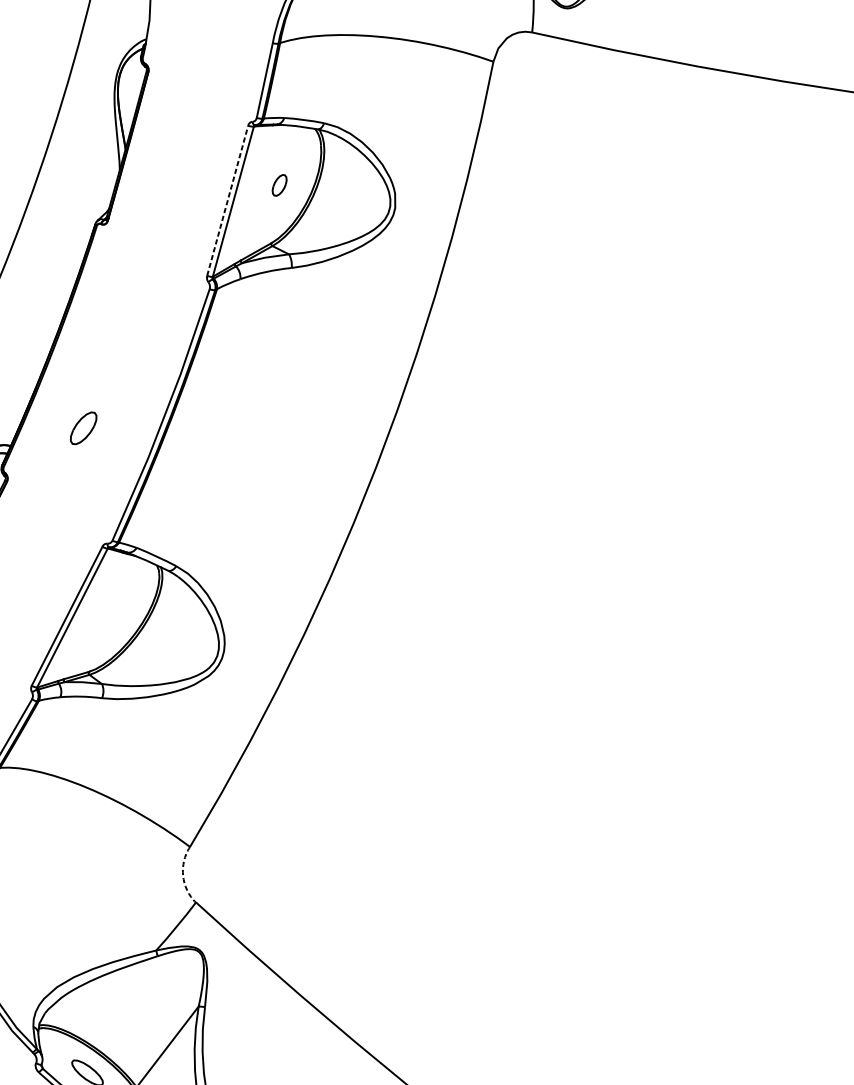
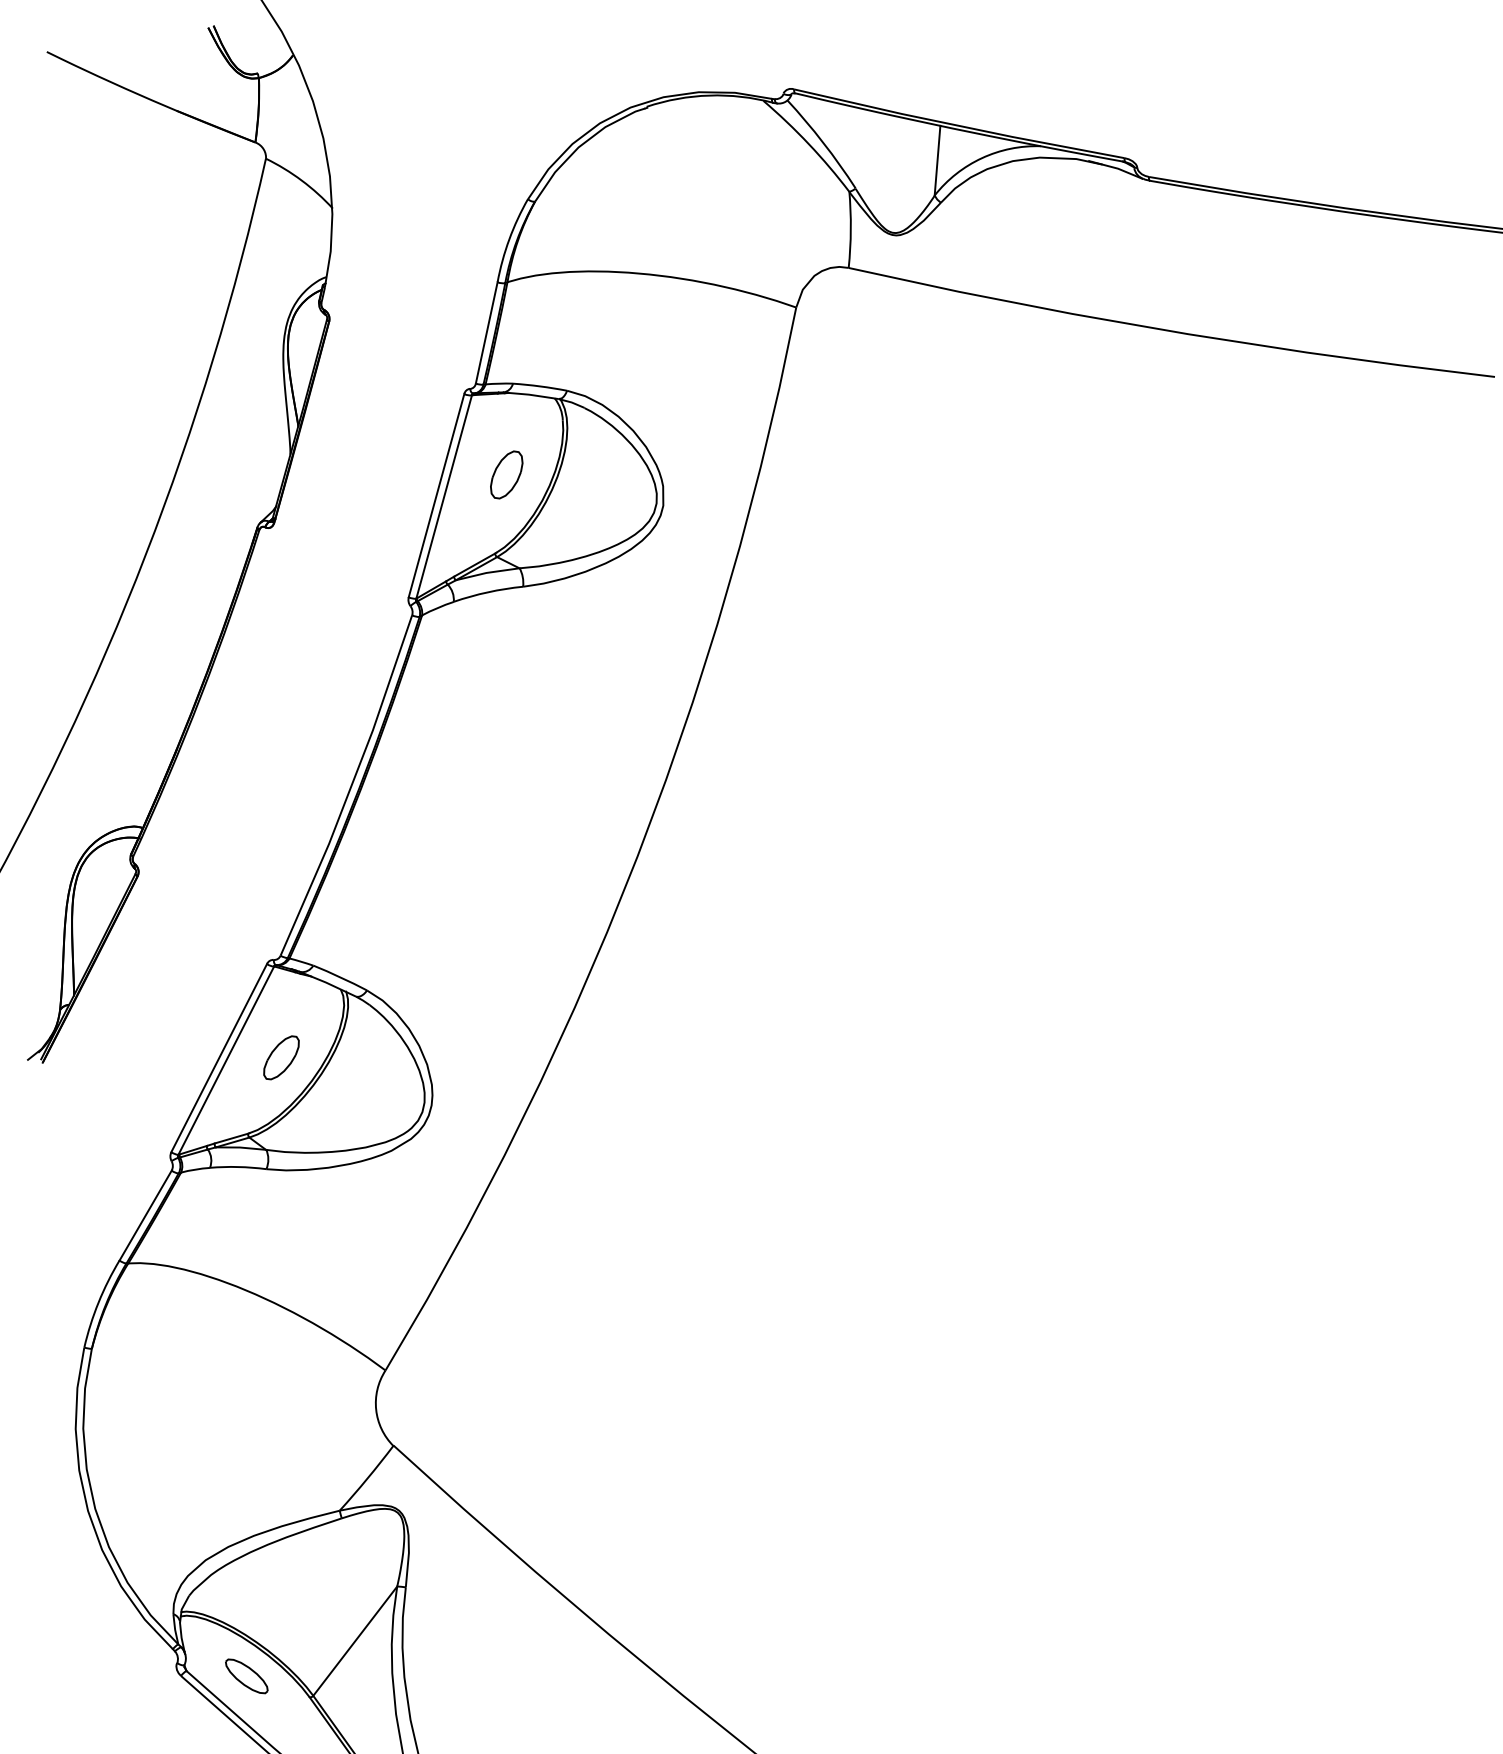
part: (279, 185) -> (506, 474), size x1.67
line: (227, 200) -> (436, 495), dashed -> solid
part: (83, 428) -> (281, 1057), moved
arc: (183, 875) -> (376, 1409), dashed -> solid

